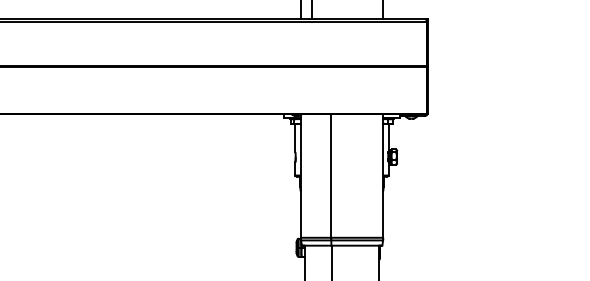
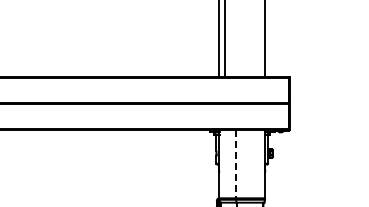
line: (331, 176) -> (236, 164), solid -> dashed

